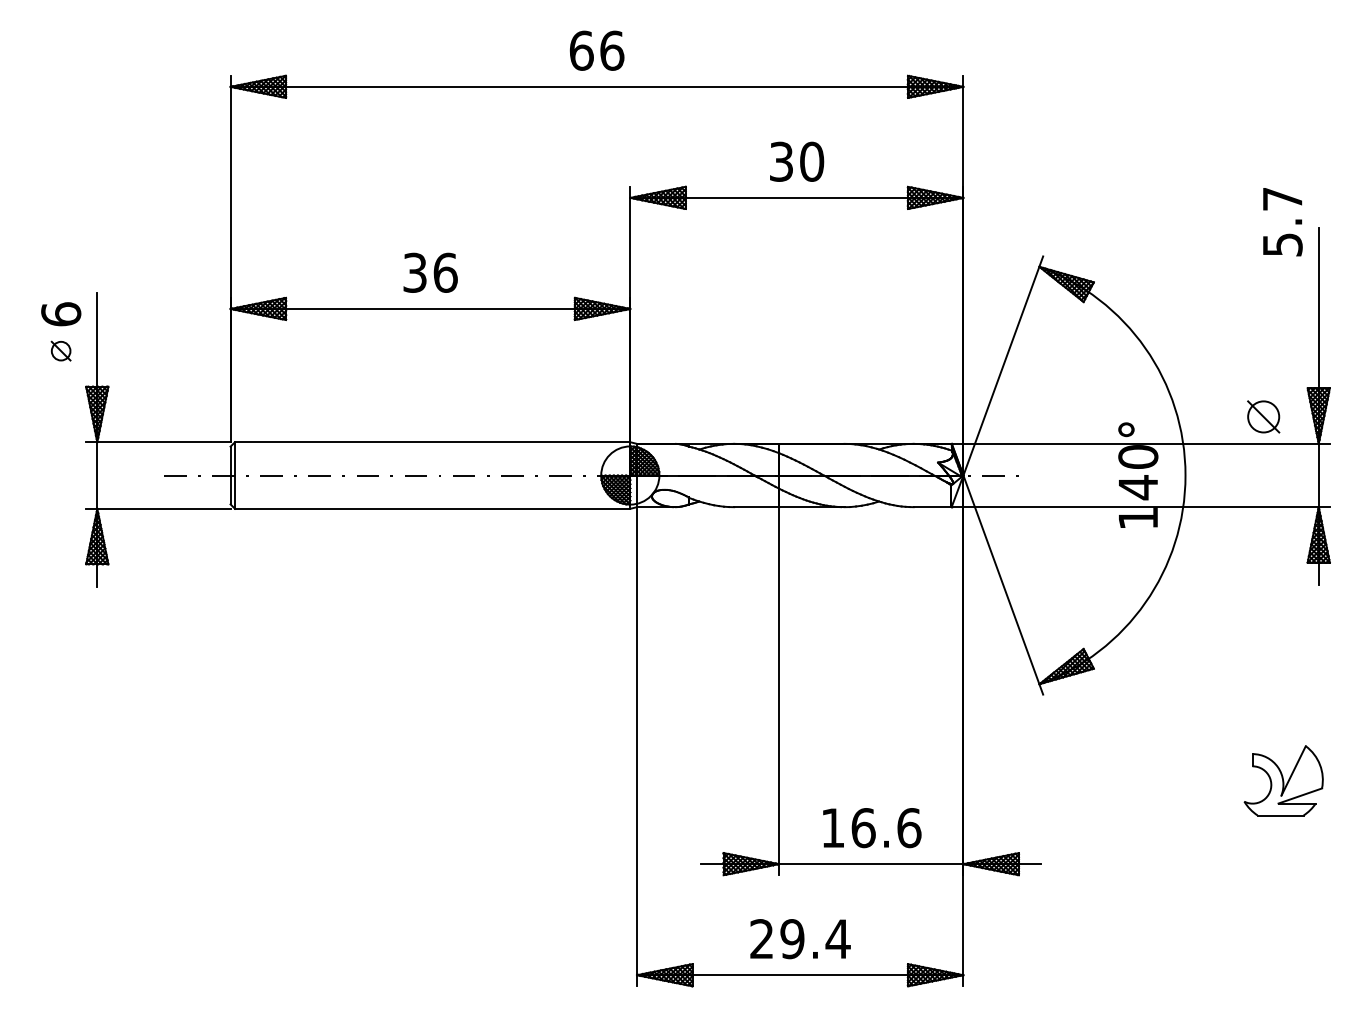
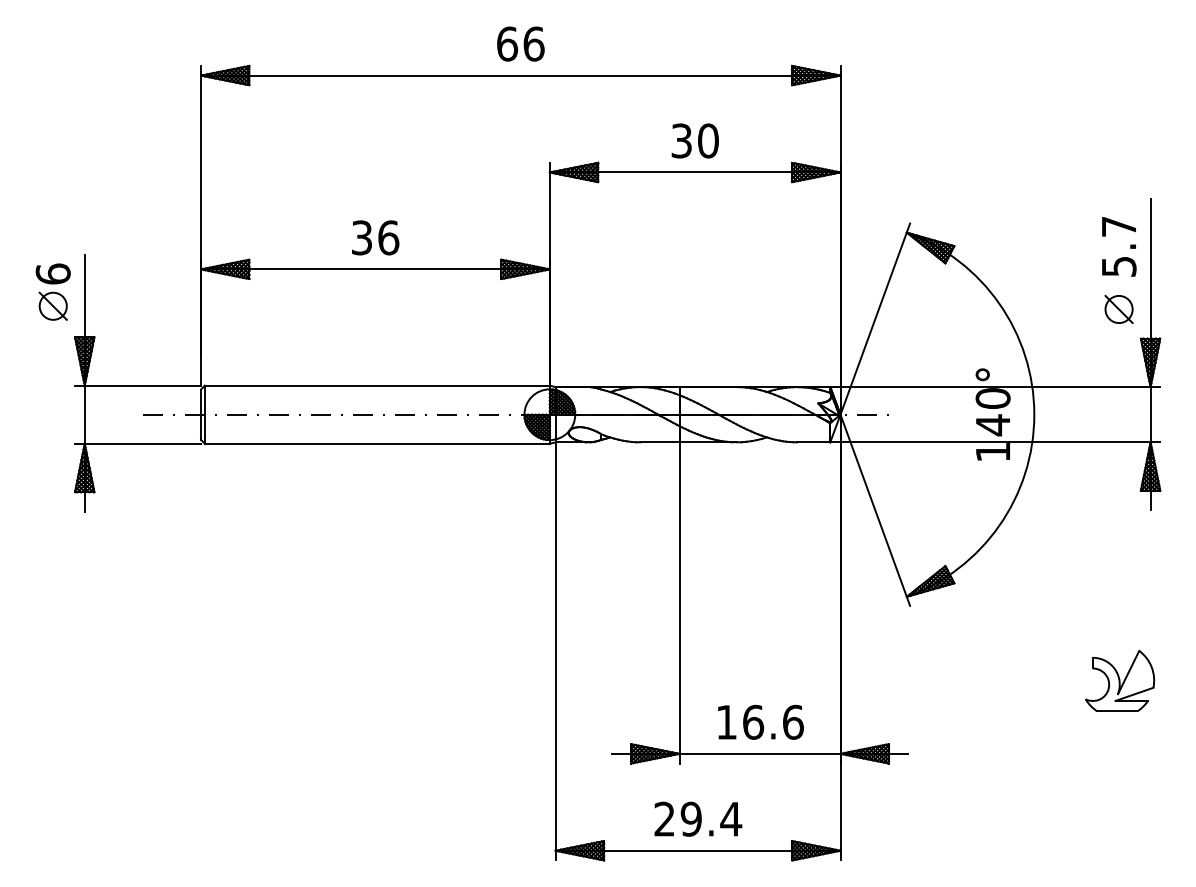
text: (1282, 222) -> (1118, 247), moved
part: (60, 350) -> (52, 305), size x1.67
part: (1263, 416) -> (1118, 309), moved

